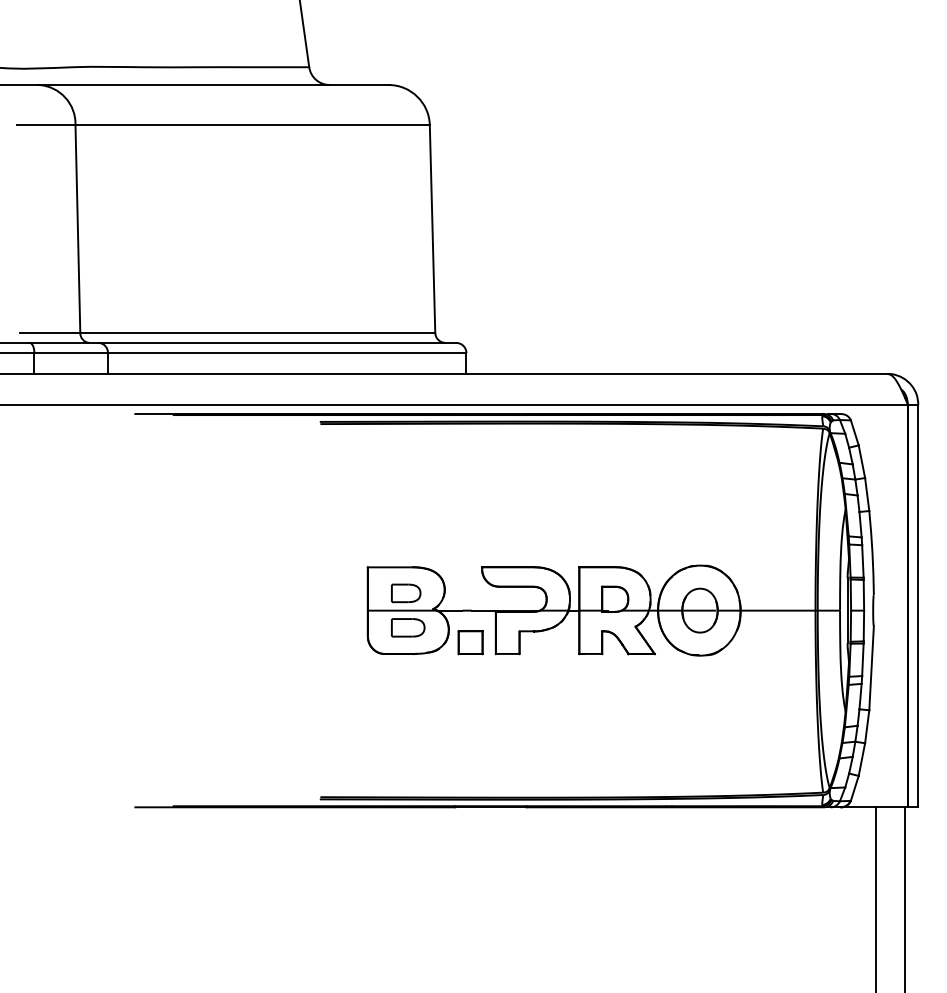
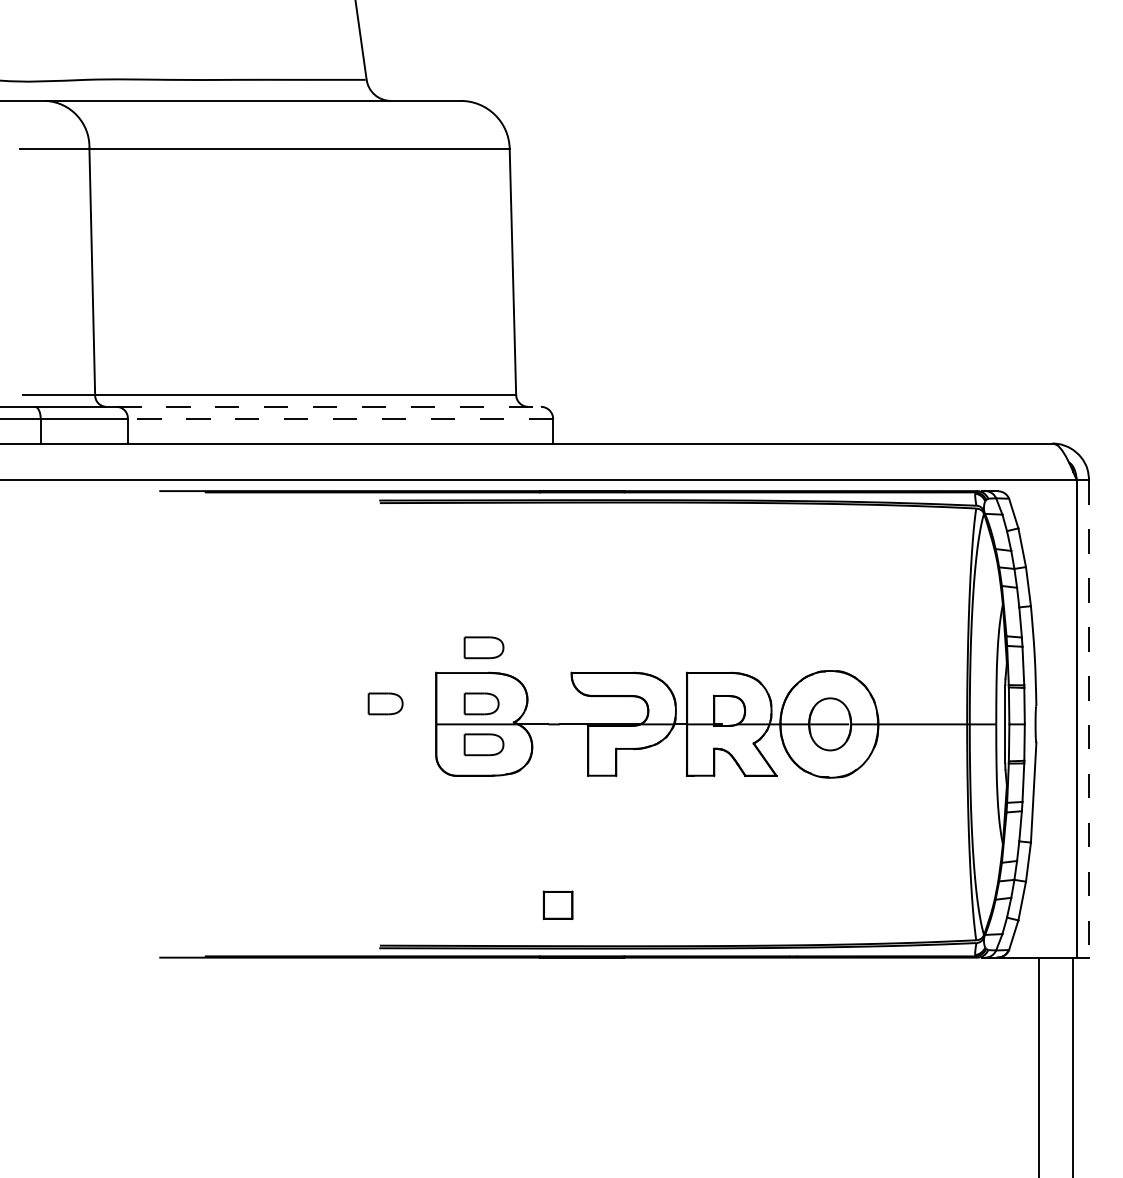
line: (277, 342) -> (329, 406), solid -> dashed
line: (287, 353) -> (340, 419), solid -> dashed
part: (407, 545) -> (483, 647), added
part: (325, 593) -> (385, 703), added
line: (918, 605) -> (1089, 718), solid -> dashed
part: (470, 642) -> (557, 905), moved

